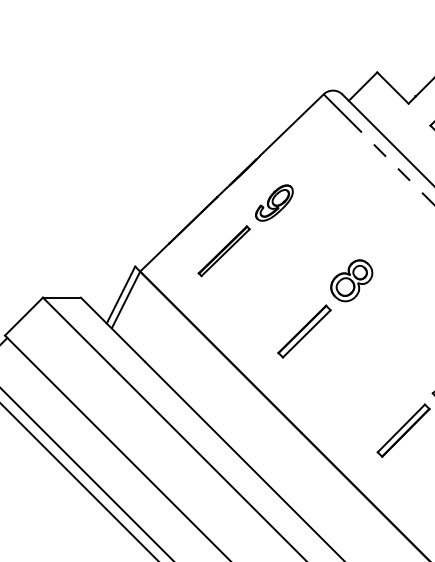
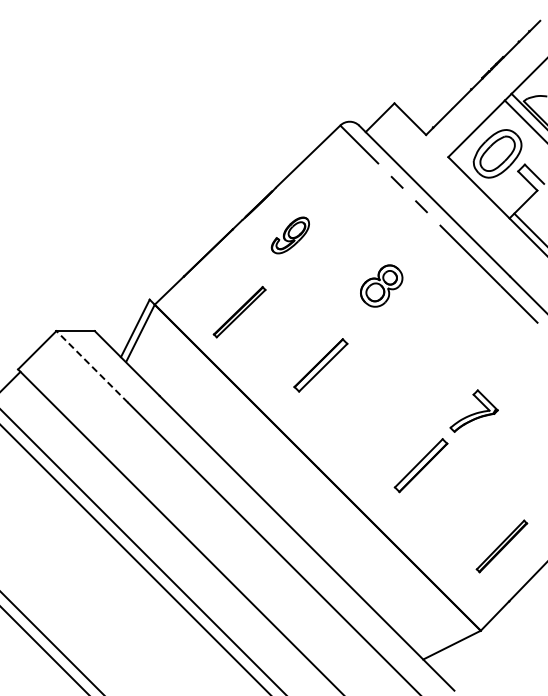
part: (224, 251) -> (239, 312), moved
part: (351, 280) -> (381, 285), moved
line: (78, 332) -> (92, 366), solid -> dashed

